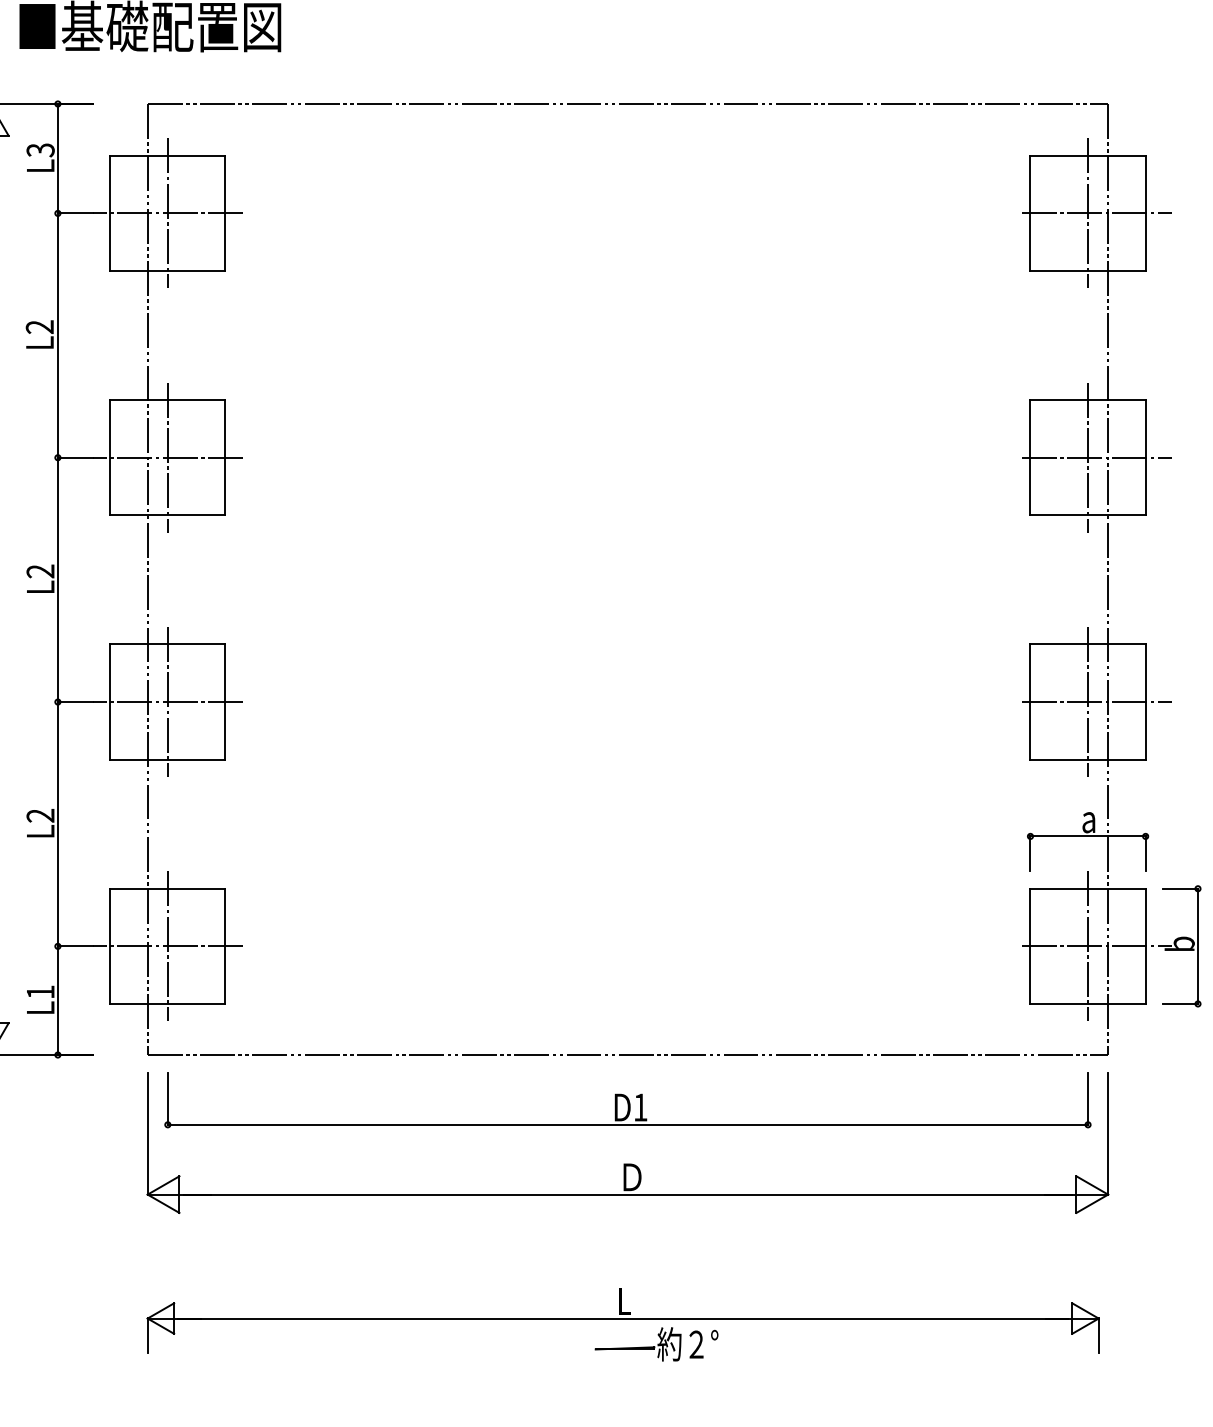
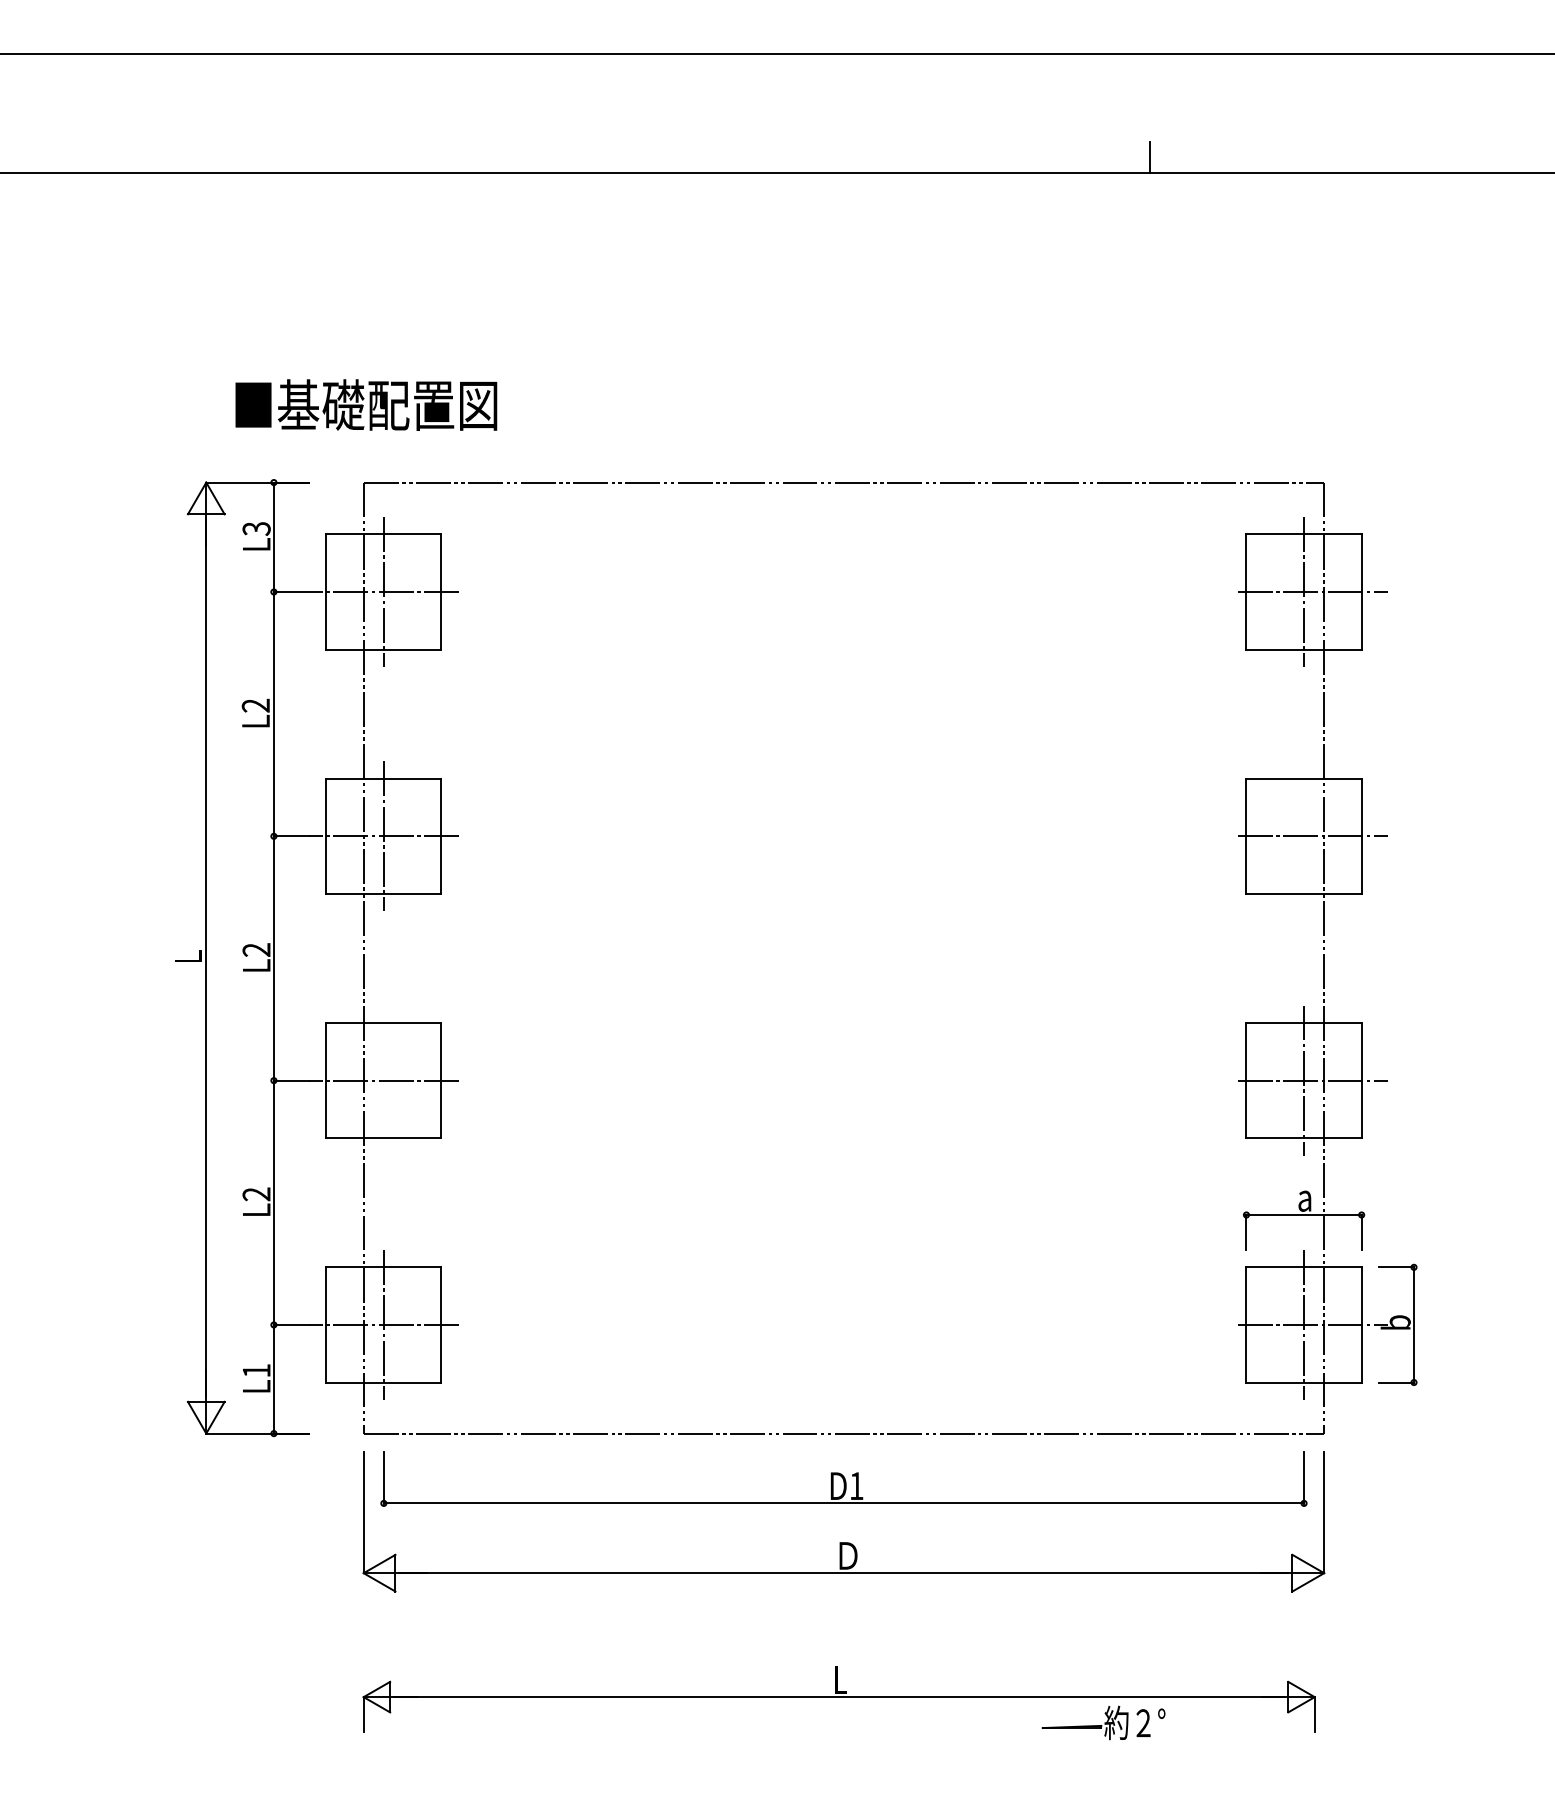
line: (1088, 457) -> (1304, 836), removed
line: (167, 701) -> (383, 1080), removed
part: (656, 1343) -> (1103, 1722), moved

